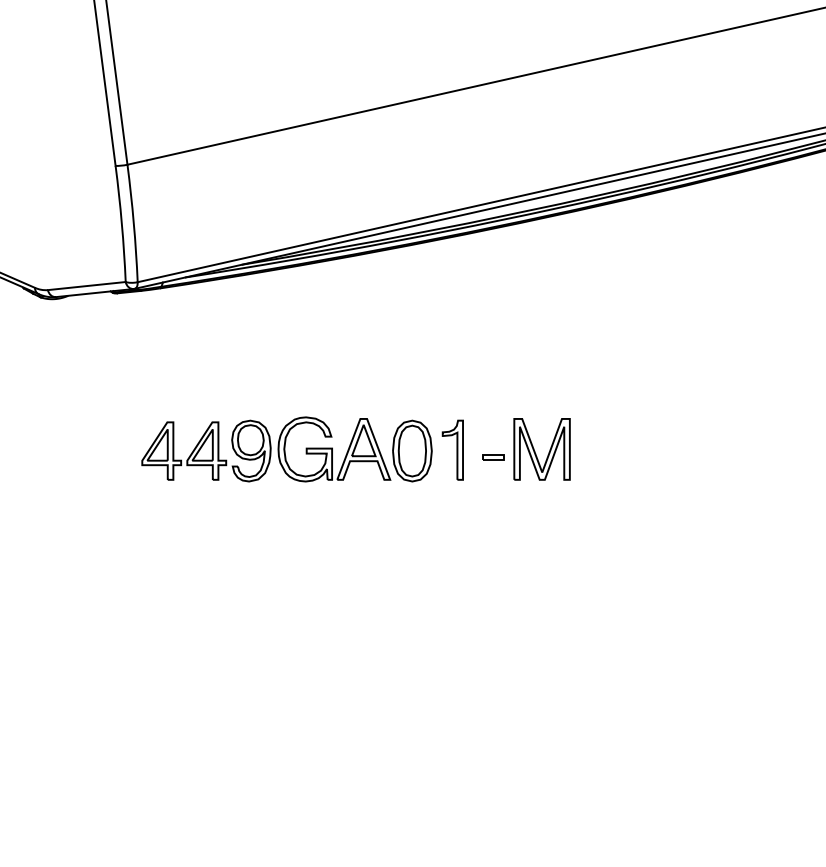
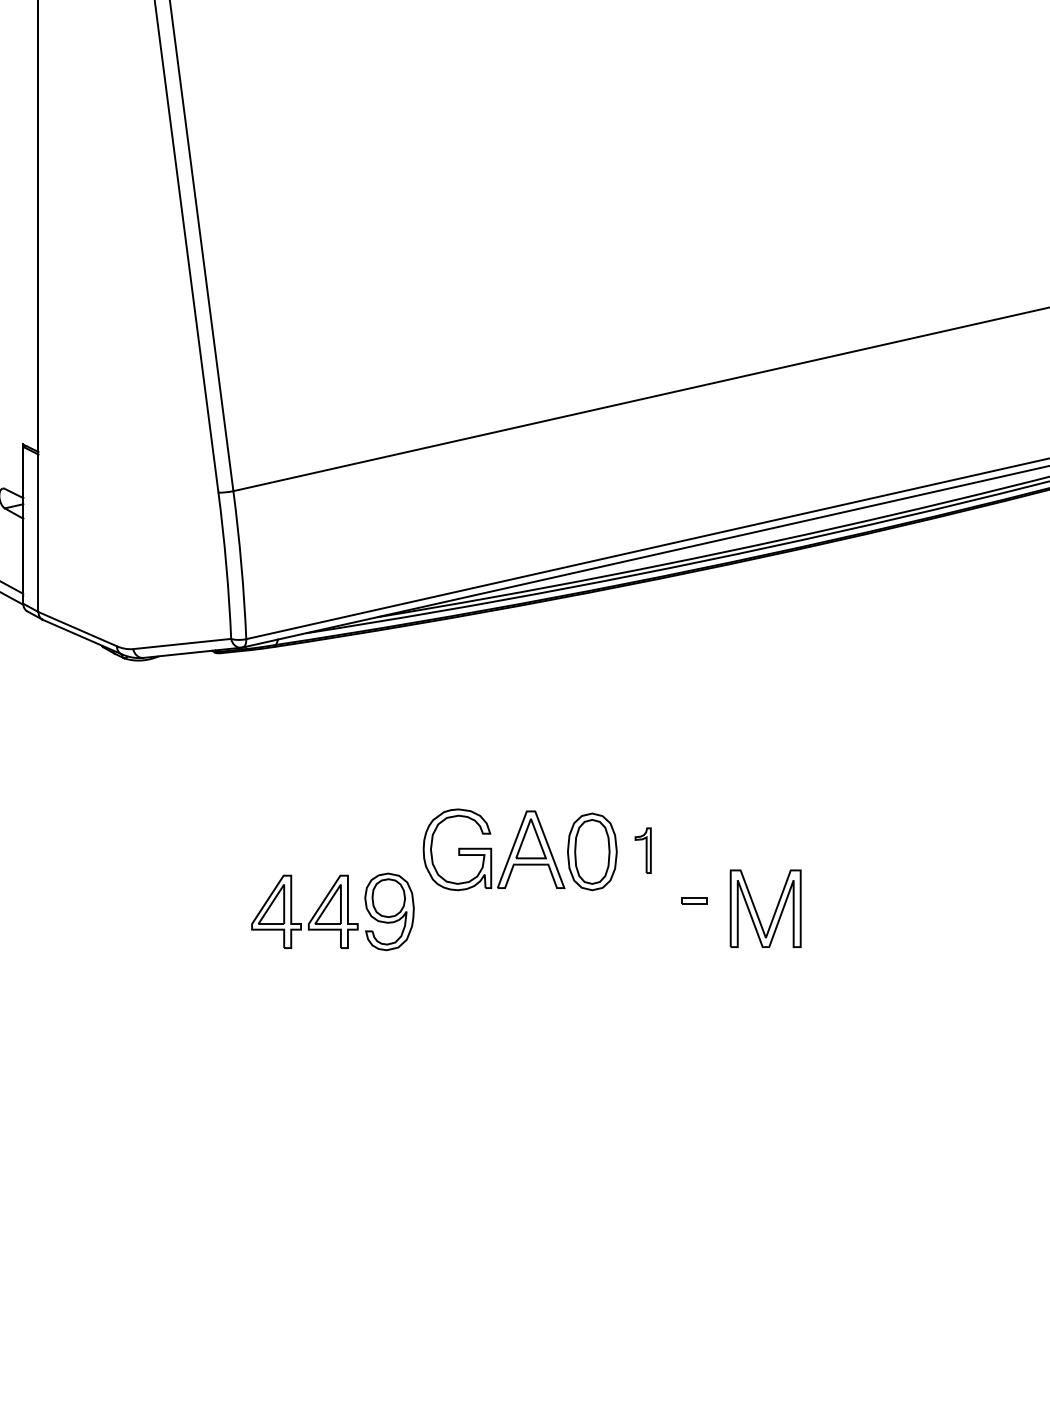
part: (452, 449) -> (642, 850), size x0.6
part: (206, 450) -> (332, 911), moved
part: (535, 452) -> (757, 912), moved
part: (493, 457) -> (694, 900), moved

